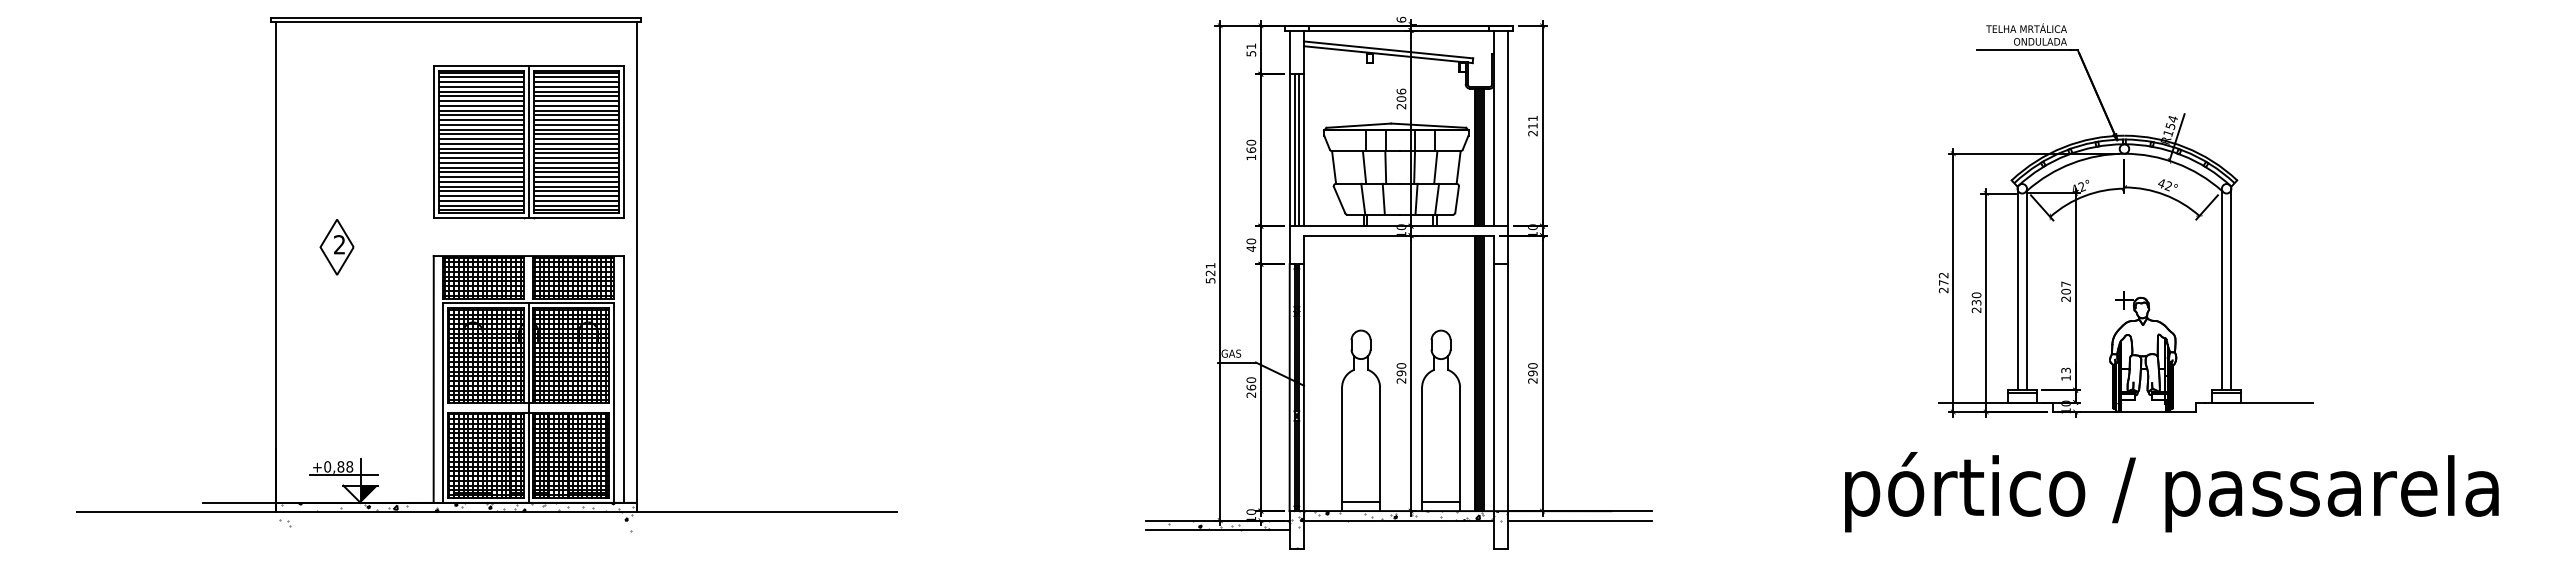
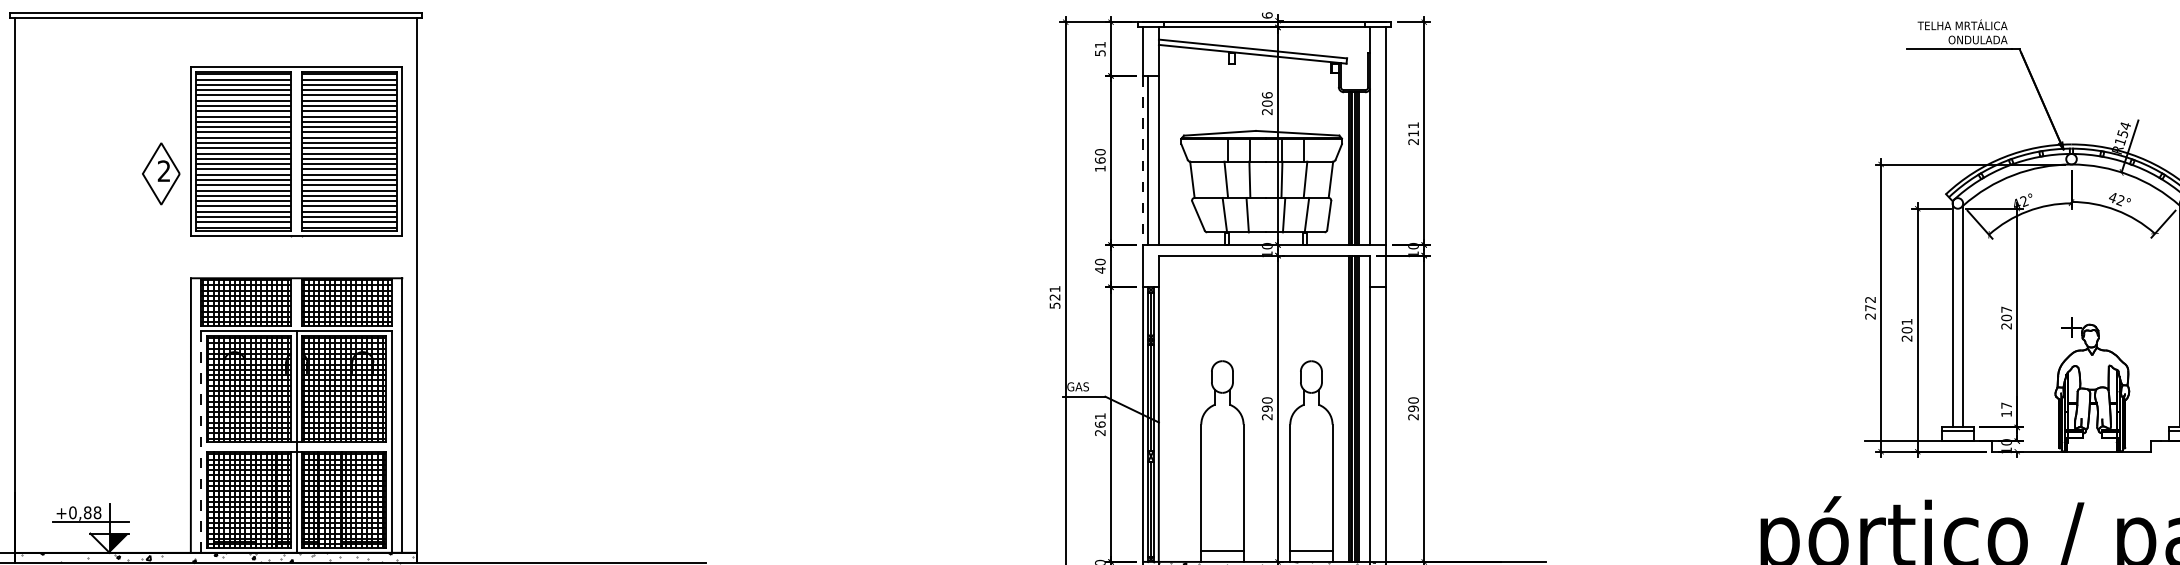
line: (528, 142) -> (296, 151), removed
line: (1289, 150) -> (1142, 160), solid -> dashed
line: (1299, 150) -> (1153, 160), removed
part: (336, 247) -> (160, 174), moved
text: (1976, 298) -> (1906, 325), 230 -> 201
text: (2065, 370) -> (2005, 405), 13 -> 17
text: (1251, 380) -> (1100, 416), 260 -> 261
line: (443, 403) -> (201, 442), solid -> dashed

